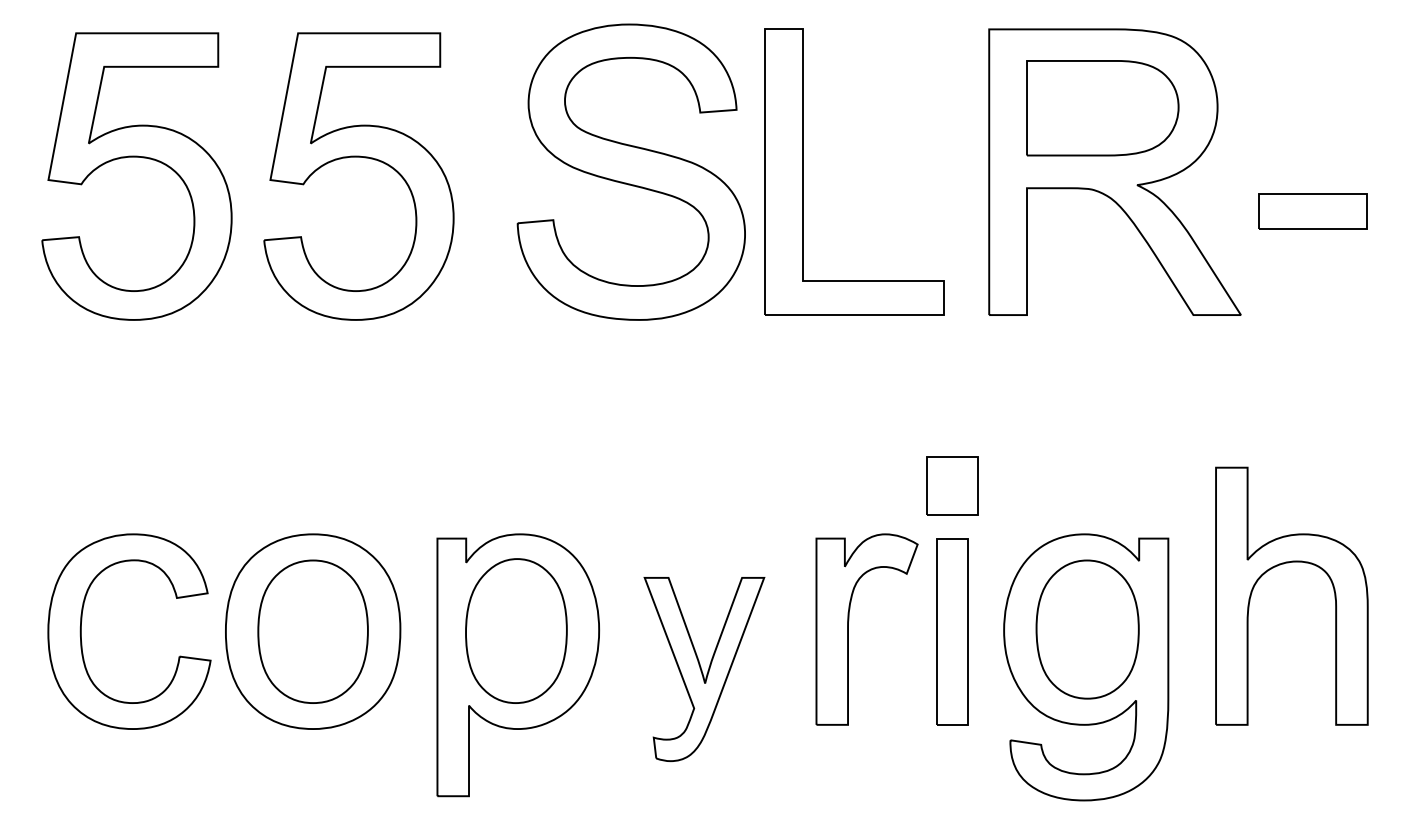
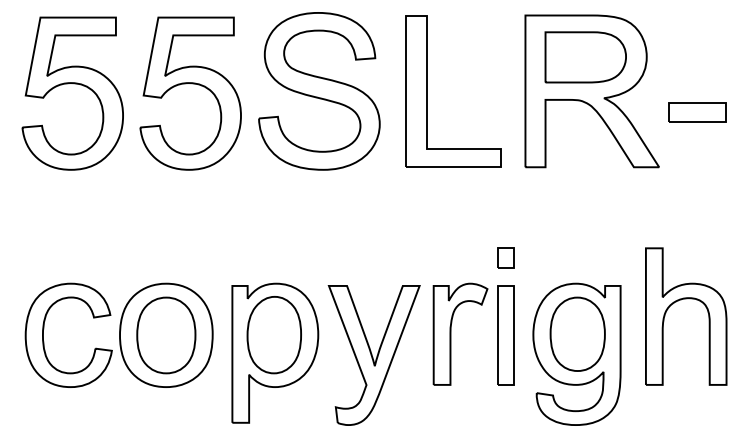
part: (631, 172) -> (319, 91), moved
part: (951, 484) -> (505, 257), size x0.62
part: (703, 669) -> (373, 355), size x1.43

